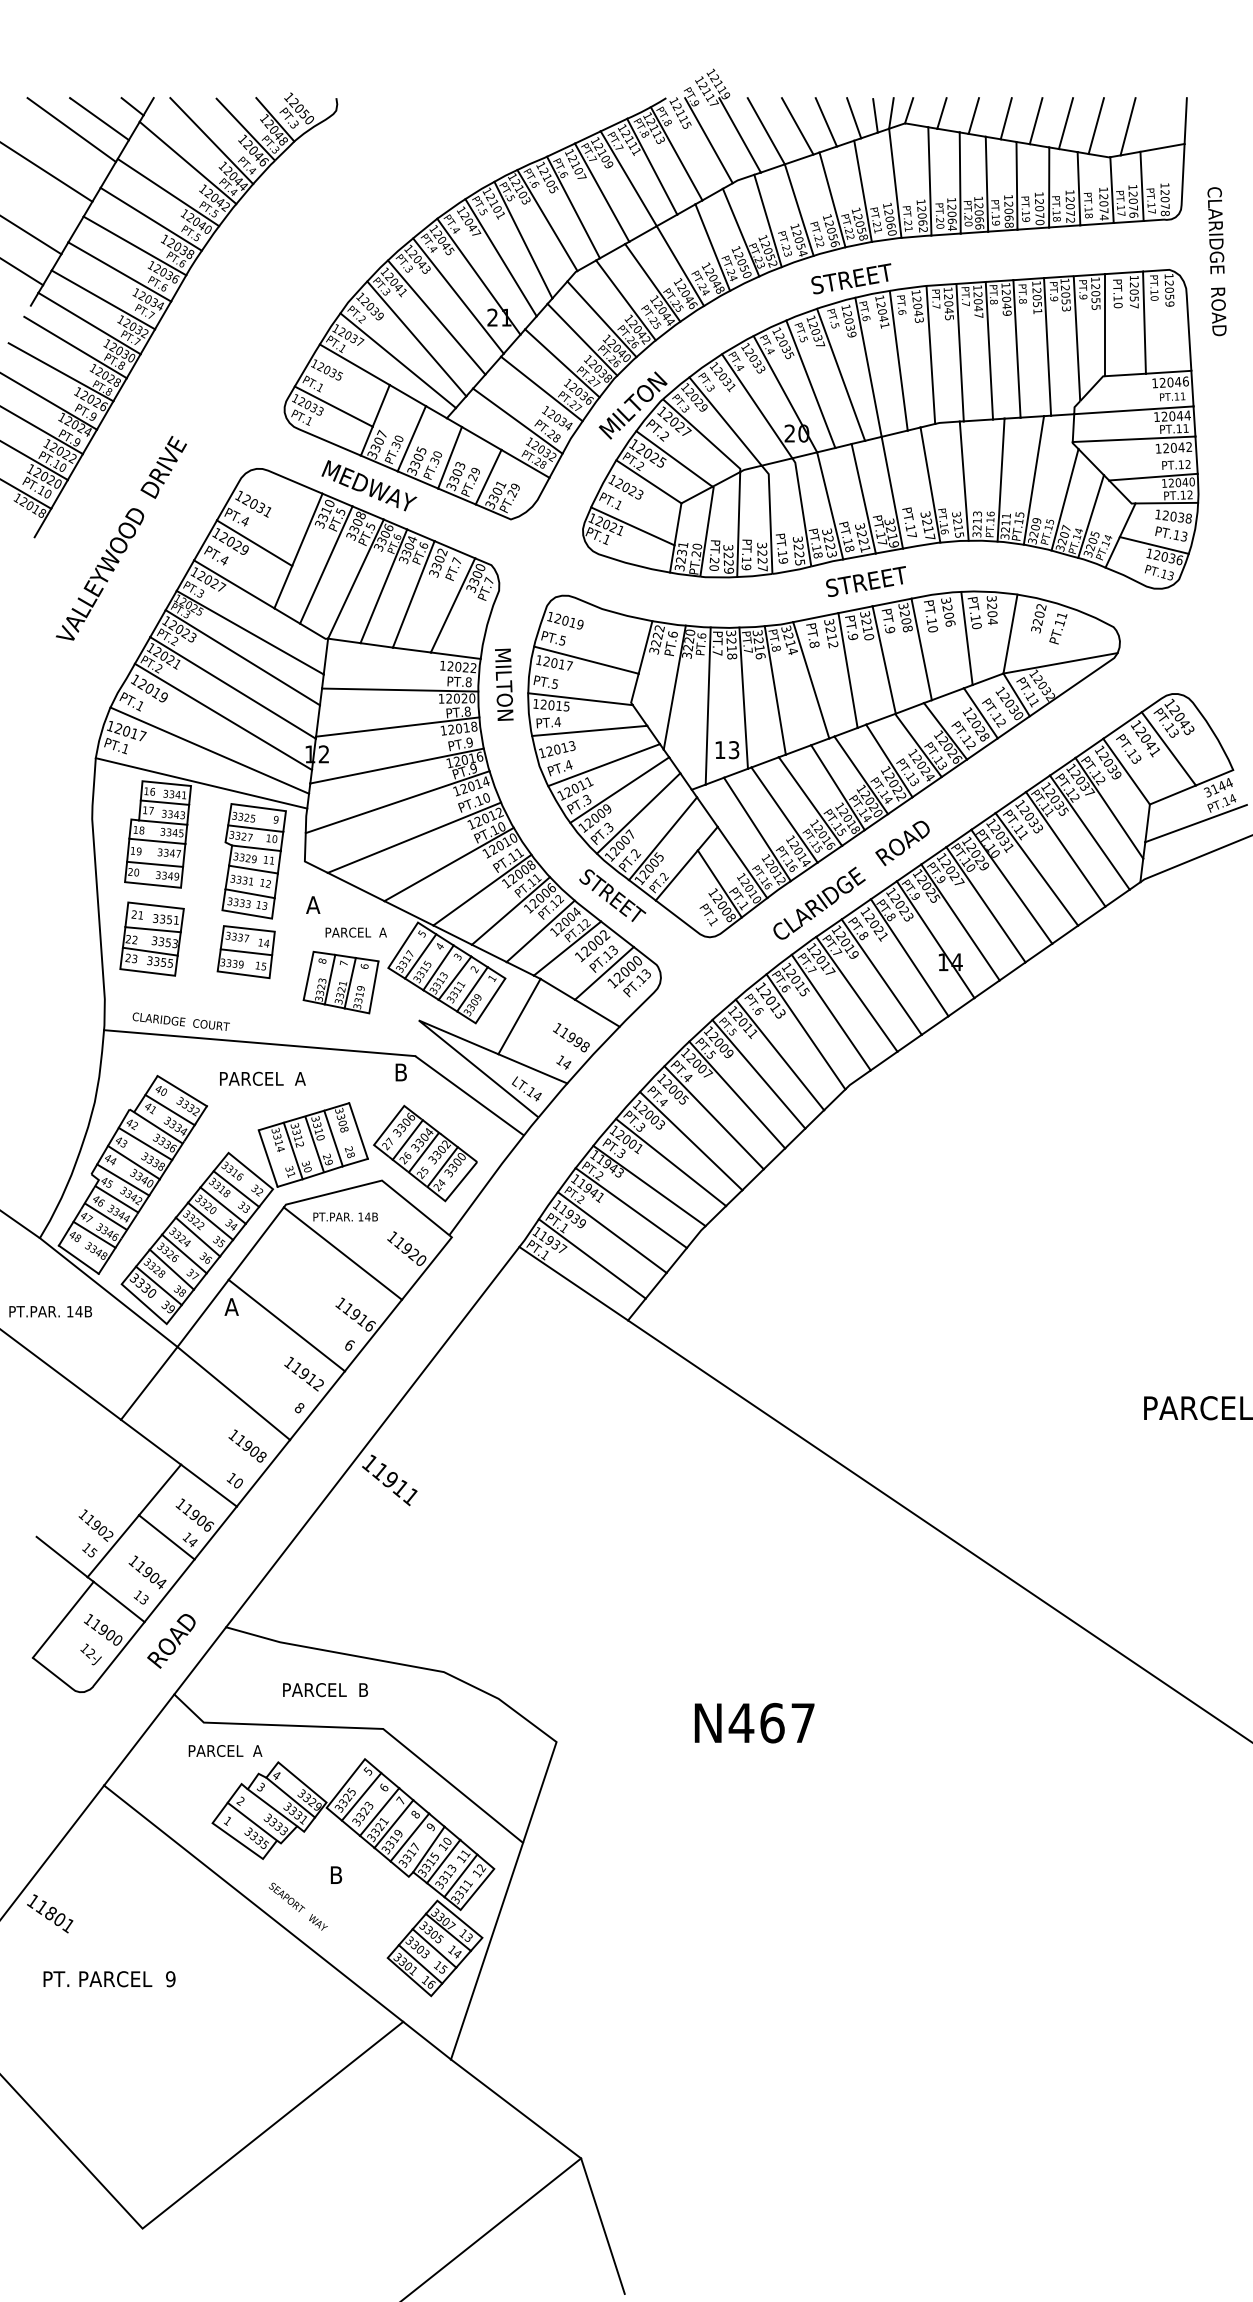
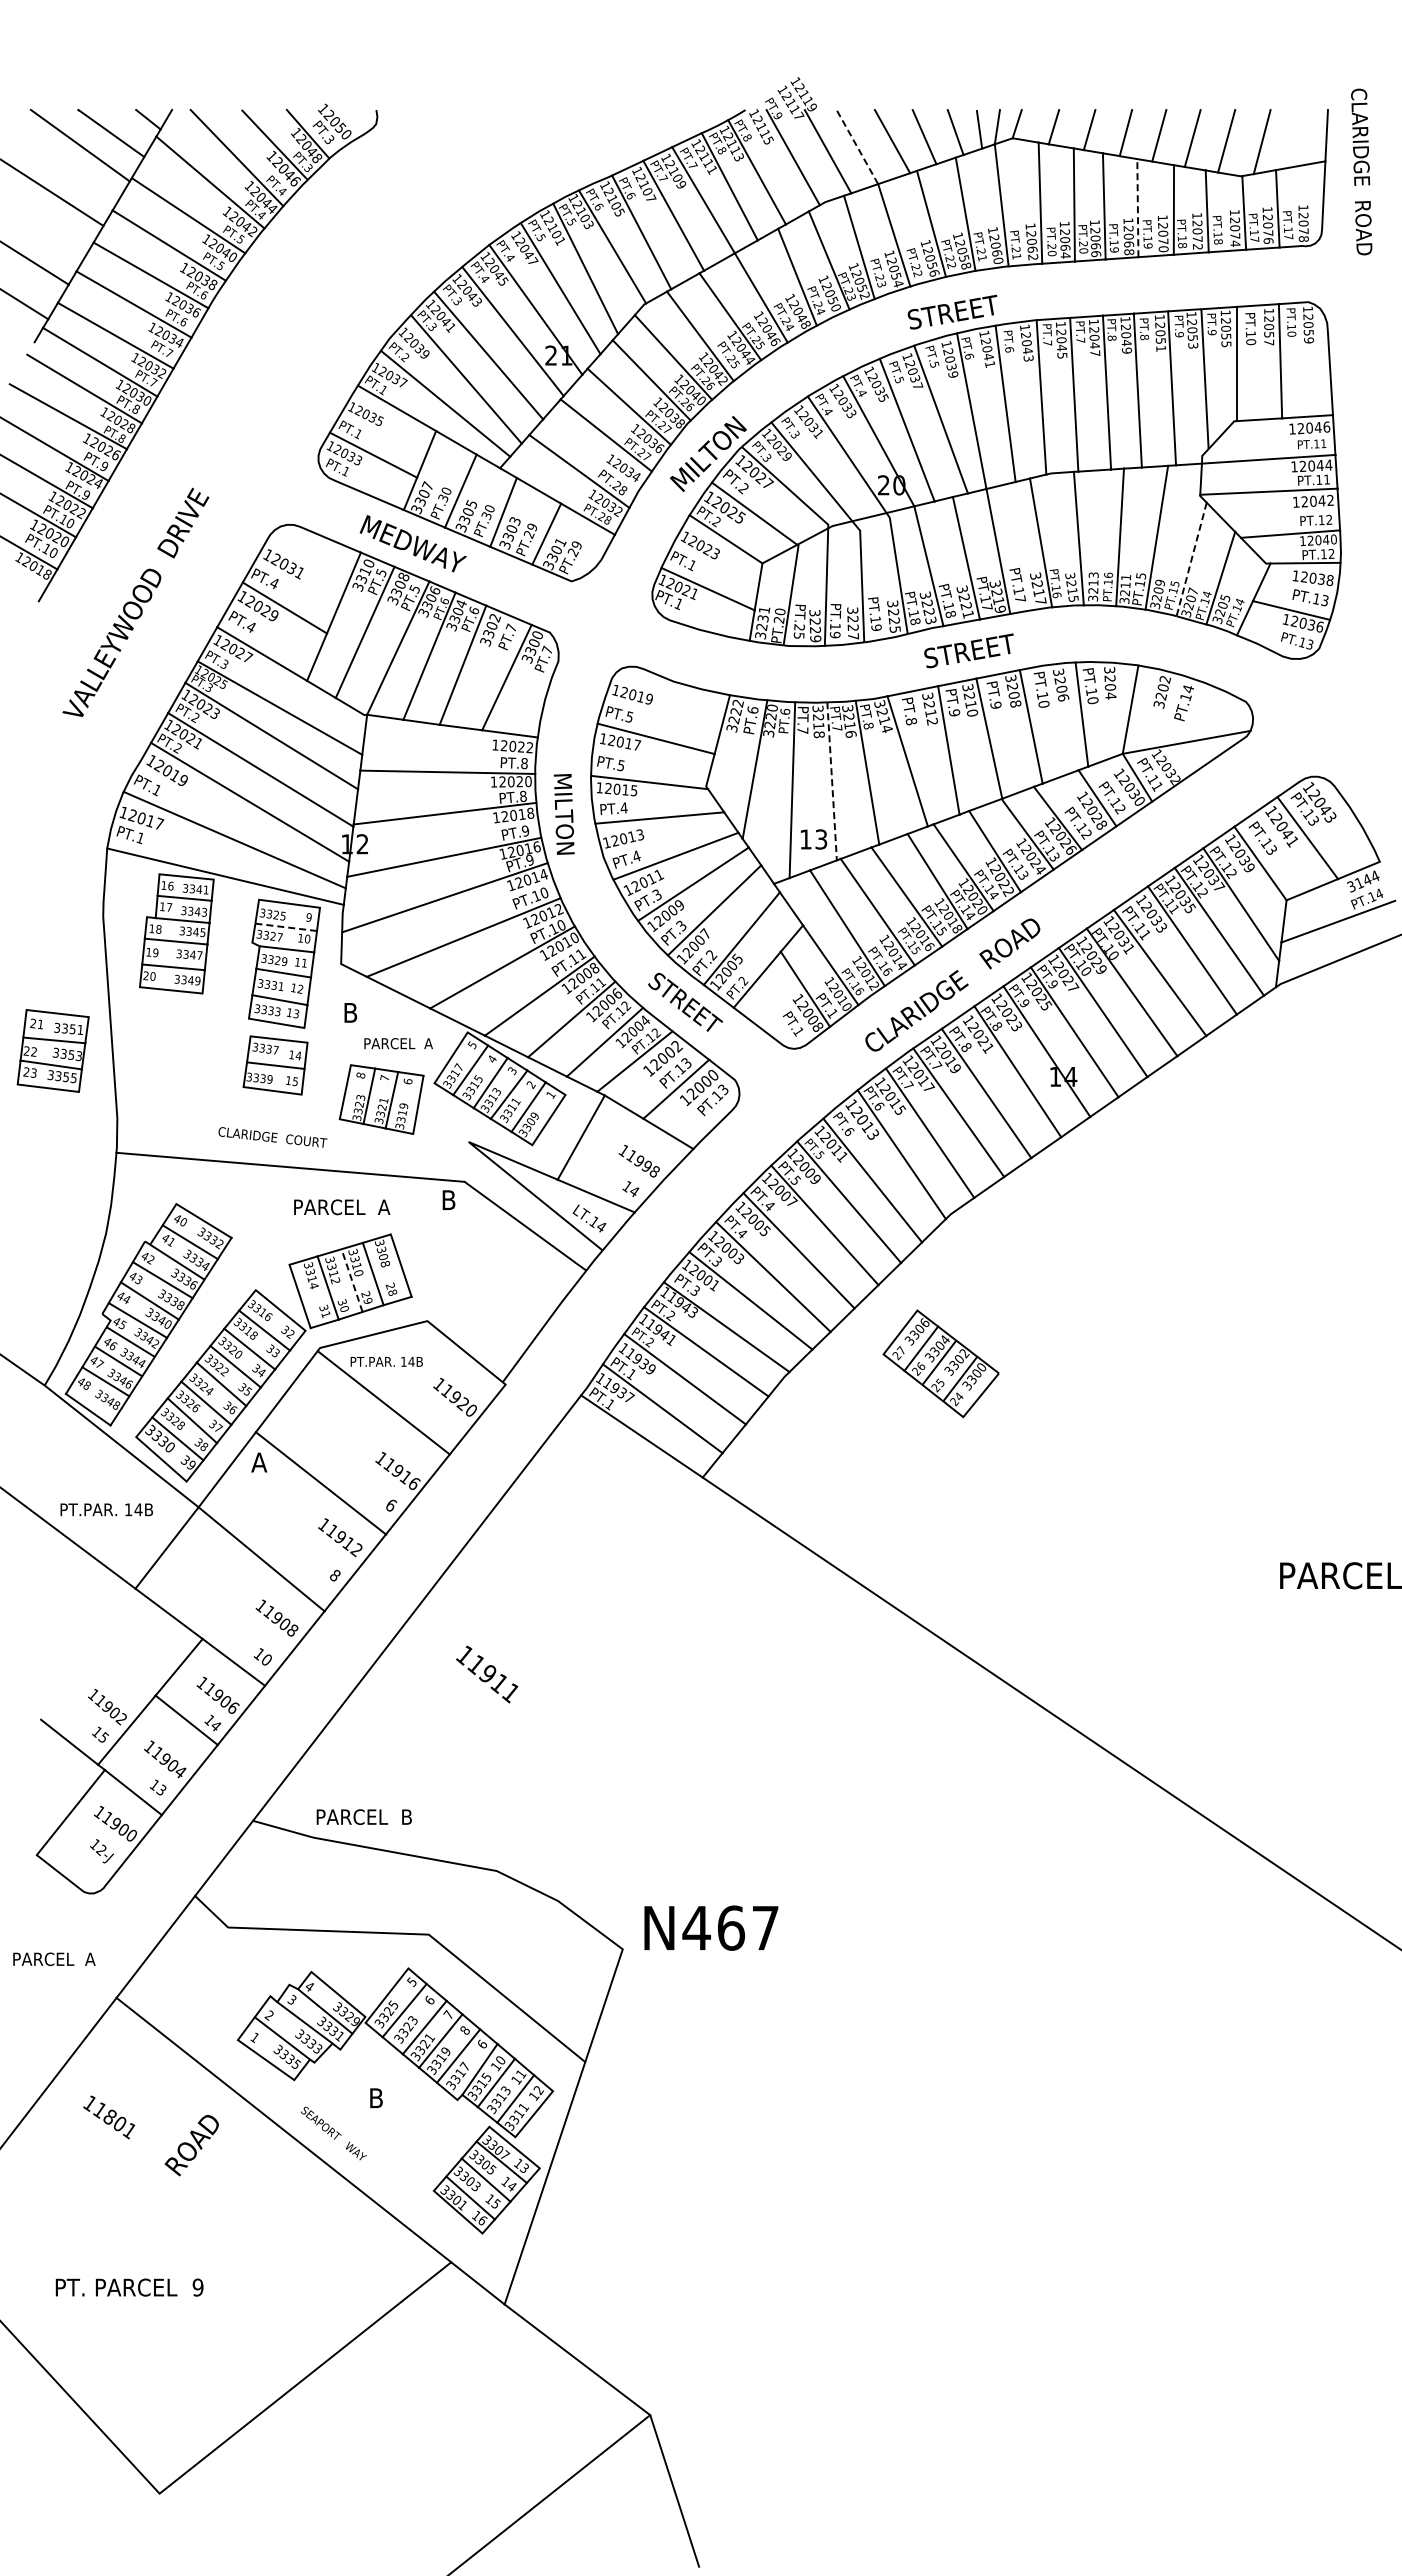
line: (766, 130) -> (857, 146), solid -> dashed
line: (1016, 185) -> (1137, 207), solid -> dashed
text: (1216, 261) -> (1361, 171), moved
line: (1064, 499) -> (1191, 559), solid -> dashed
text: (713, 567) -> (798, 635), PT.20 -> PT.25
text: (1062, 616) -> (1188, 689), PT.11 -> PT.14
text: (503, 684) -> (563, 814), moved
line: (744, 698) -> (832, 781), solid -> dashed
line: (255, 828) -> (285, 927), solid -> dashed
text: (313, 904) -> (350, 1012), A -> B
part: (151, 938) -> (52, 1050), moved
text: (180, 1021) -> (272, 1137), moved
text: (263, 1079) -> (342, 1207), moved
line: (315, 1145) -> (352, 1281), solid -> dashed
part: (424, 1153) -> (940, 1363), moved
text: (50, 1311) -> (106, 1509), moved
text: (390, 1480) -> (487, 1674), moved
text: (171, 1641) -> (191, 2145), moved
text: (324, 1689) -> (363, 1816), moved
text: (754, 1722) -> (711, 1927), moved
text: (225, 1751) -> (54, 1959), moved
text: (431, 1826) -> (482, 2043), 9 -> 6
text: (50, 1913) -> (109, 2117), moved
text: (109, 1979) -> (129, 2287), moved

